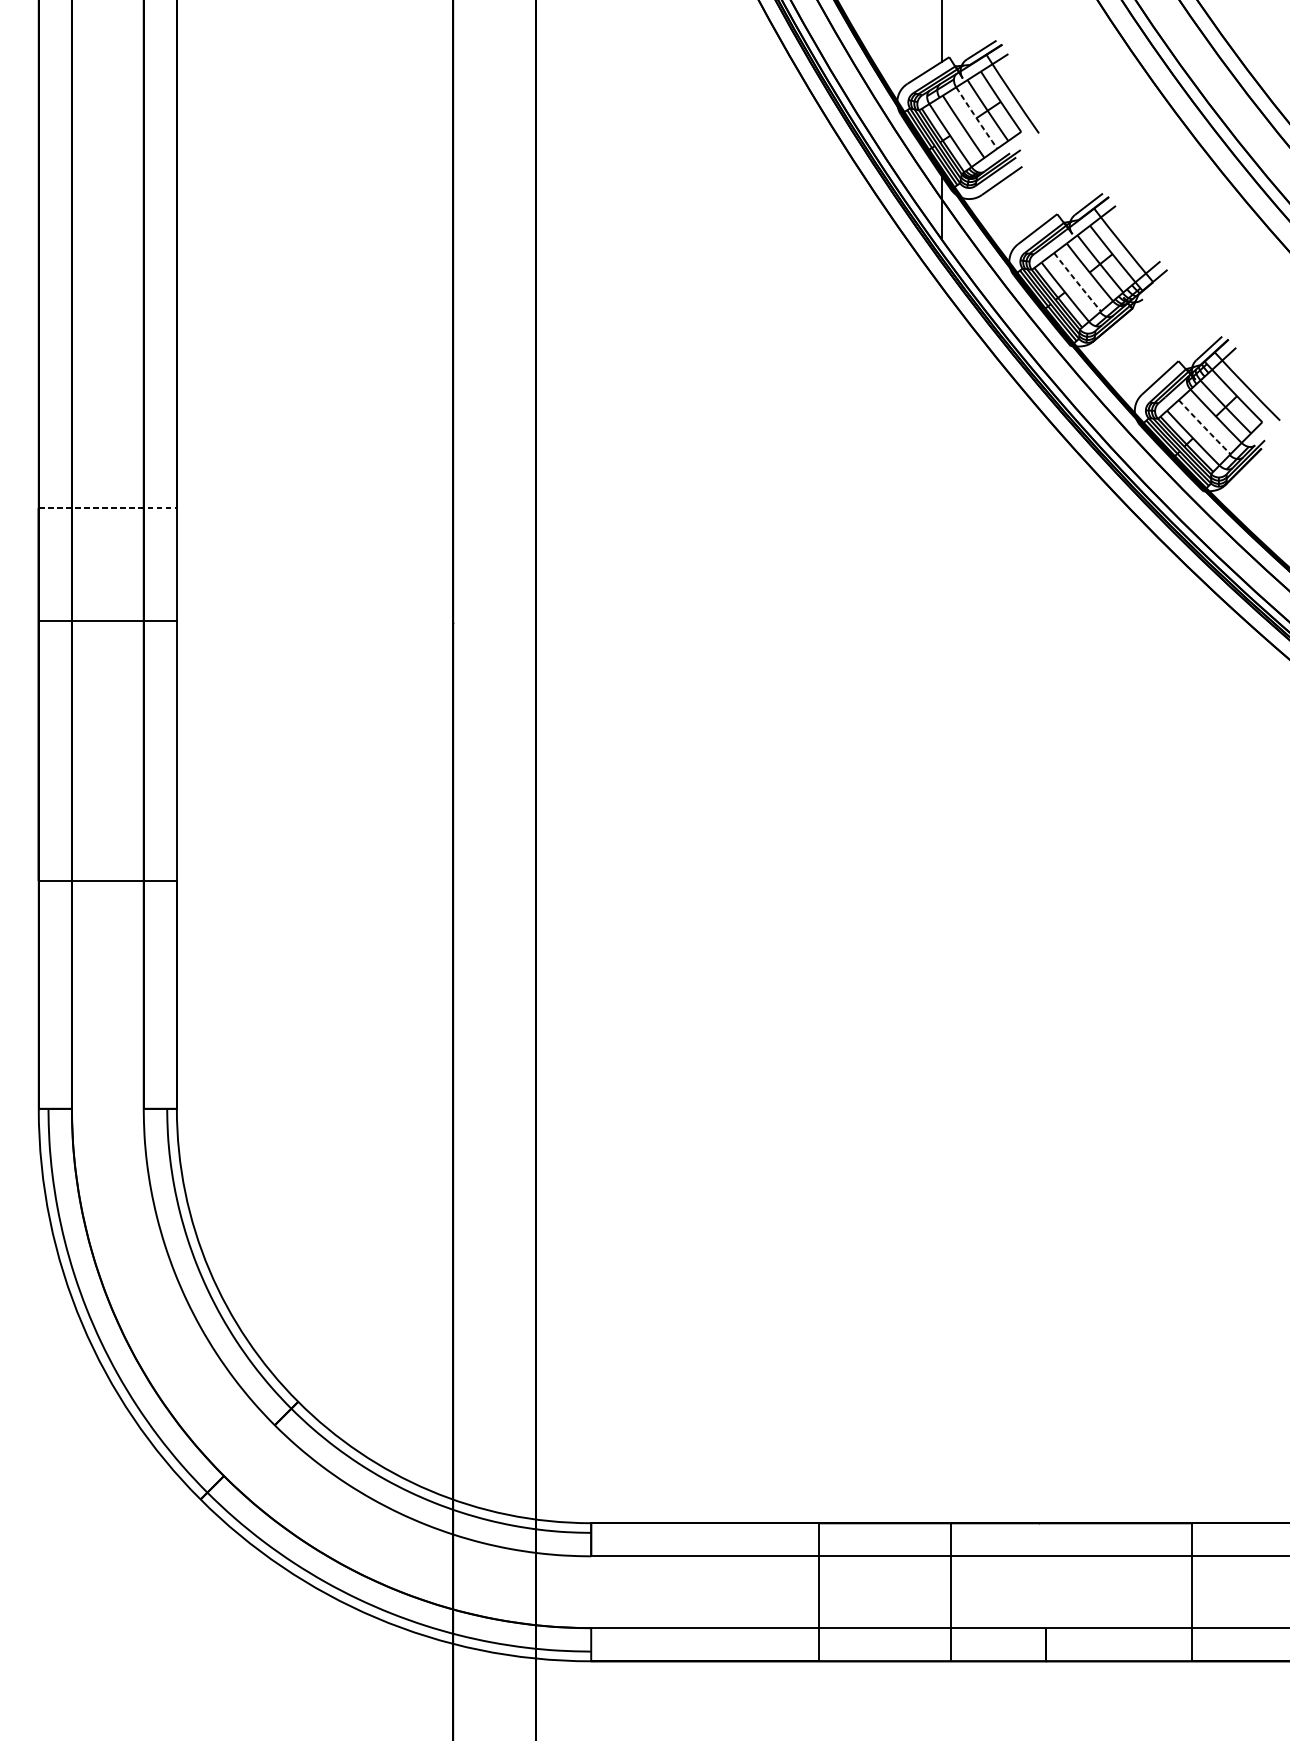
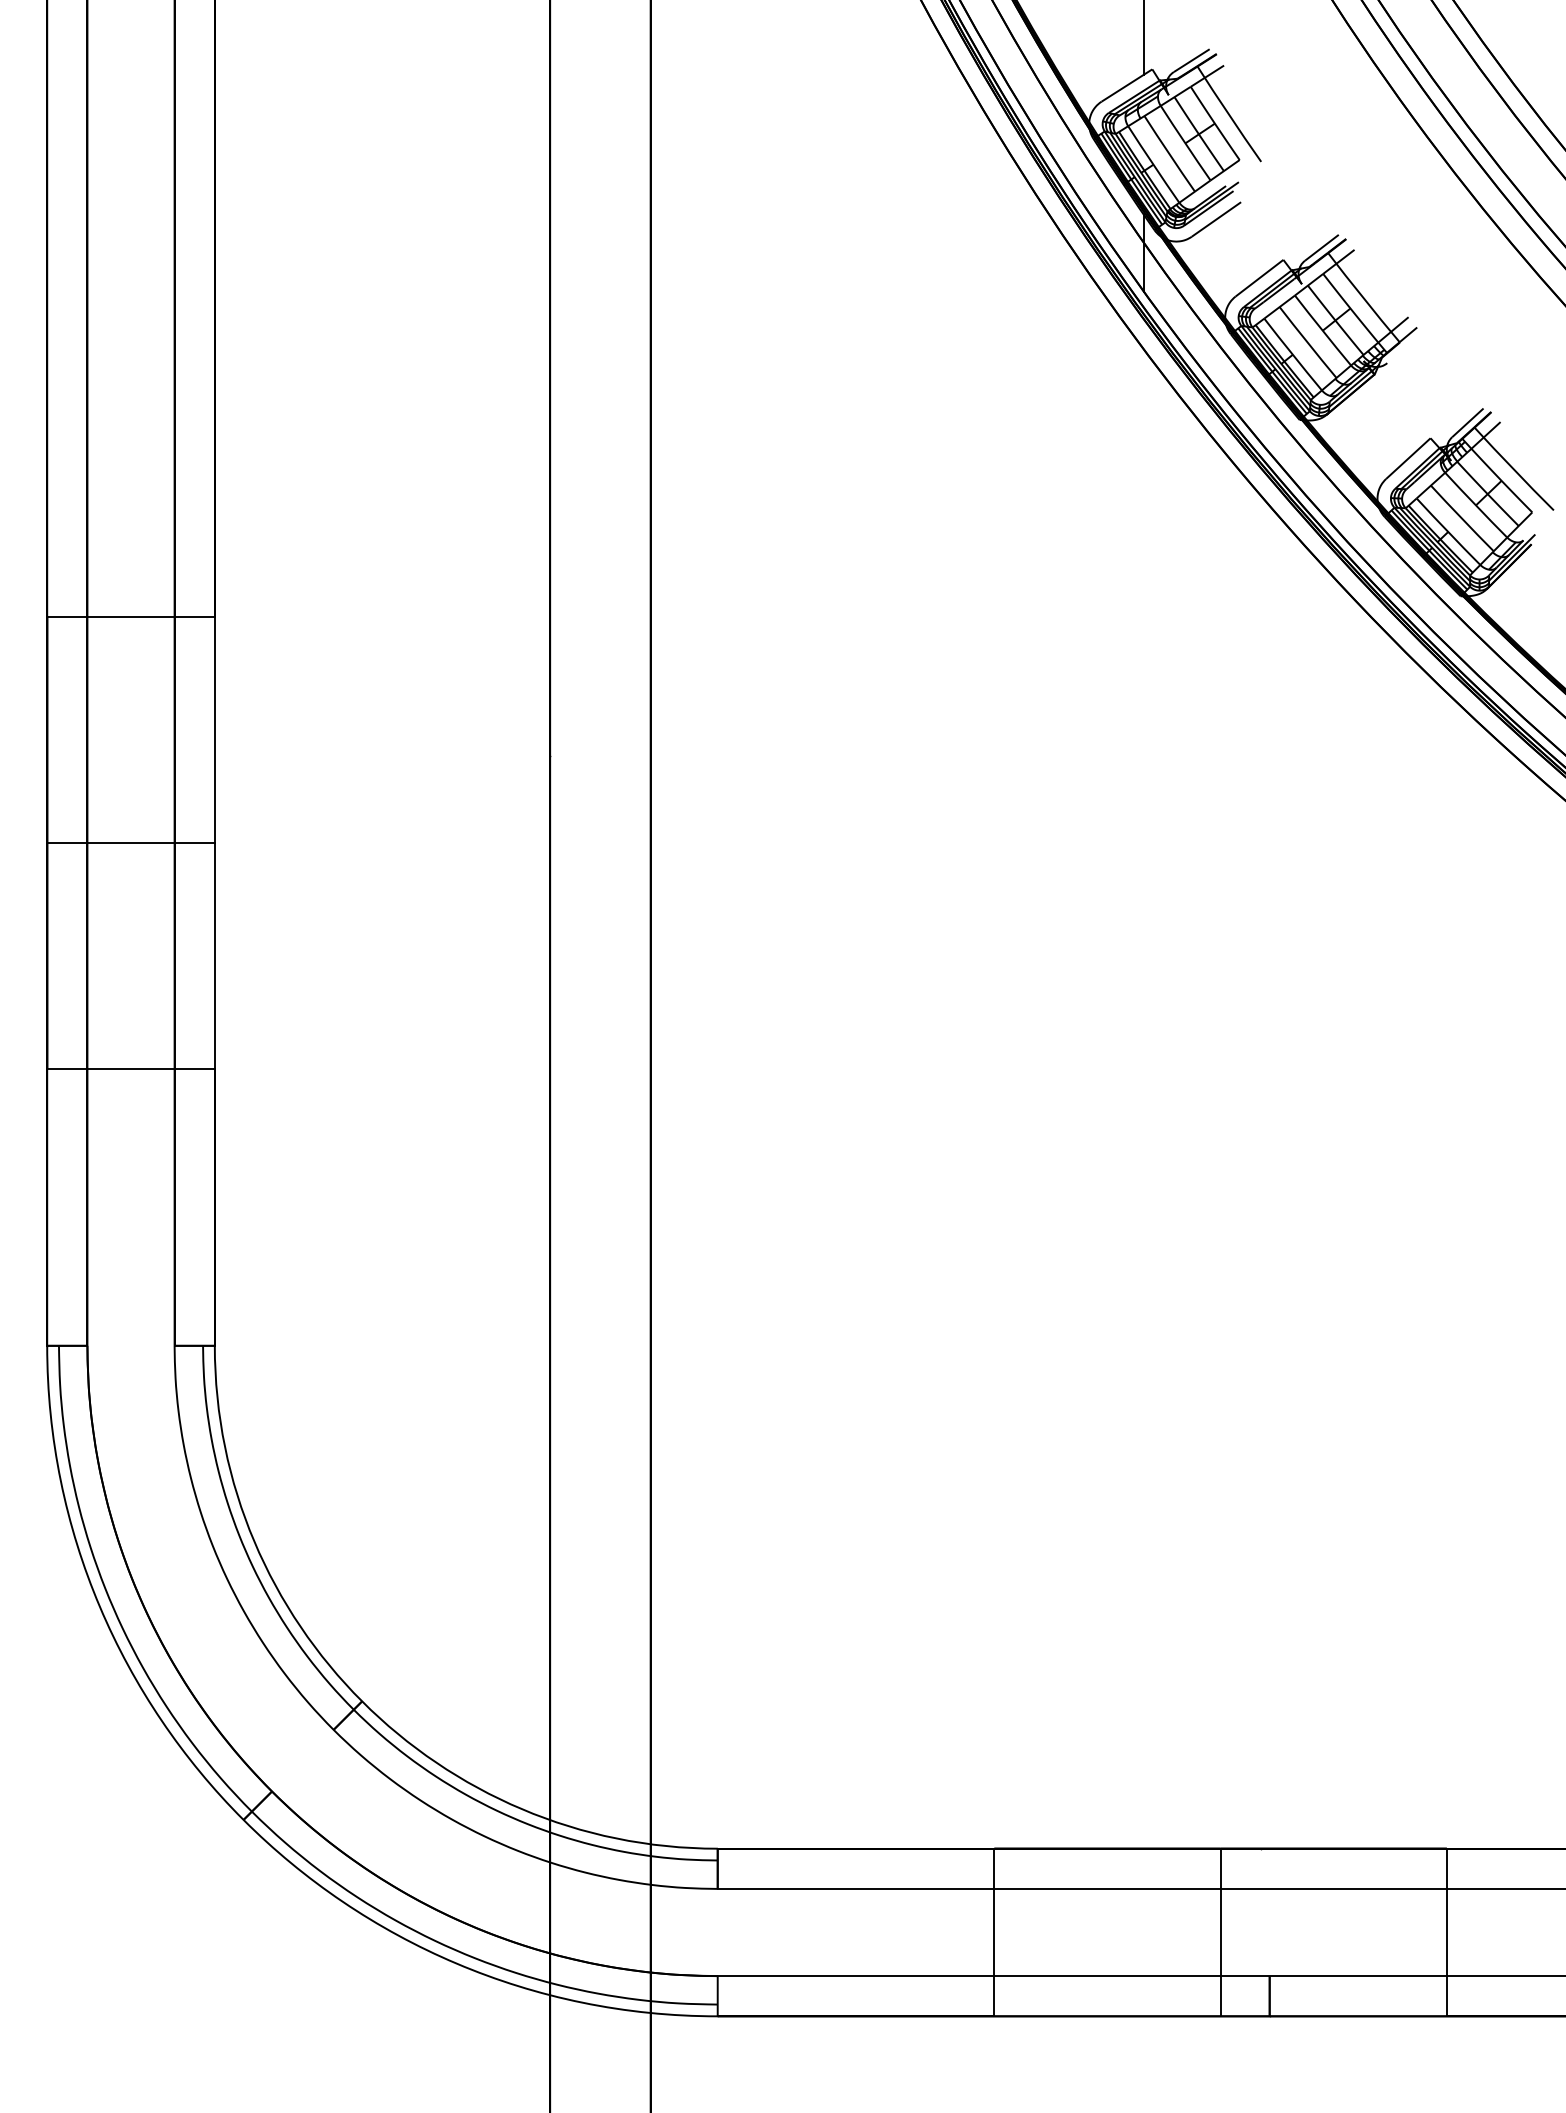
arc: (976, 118) -> (1185, 143), dashed -> solid
arc: (1077, 282) -> (1307, 342), dashed -> solid
arc: (1204, 427) -> (1462, 518), dashed -> solid
line: (108, 507) -> (131, 616), dashed -> solid
line: (107, 620) -> (130, 842), moved
line: (951, 1592) -> (1220, 1932), moved

